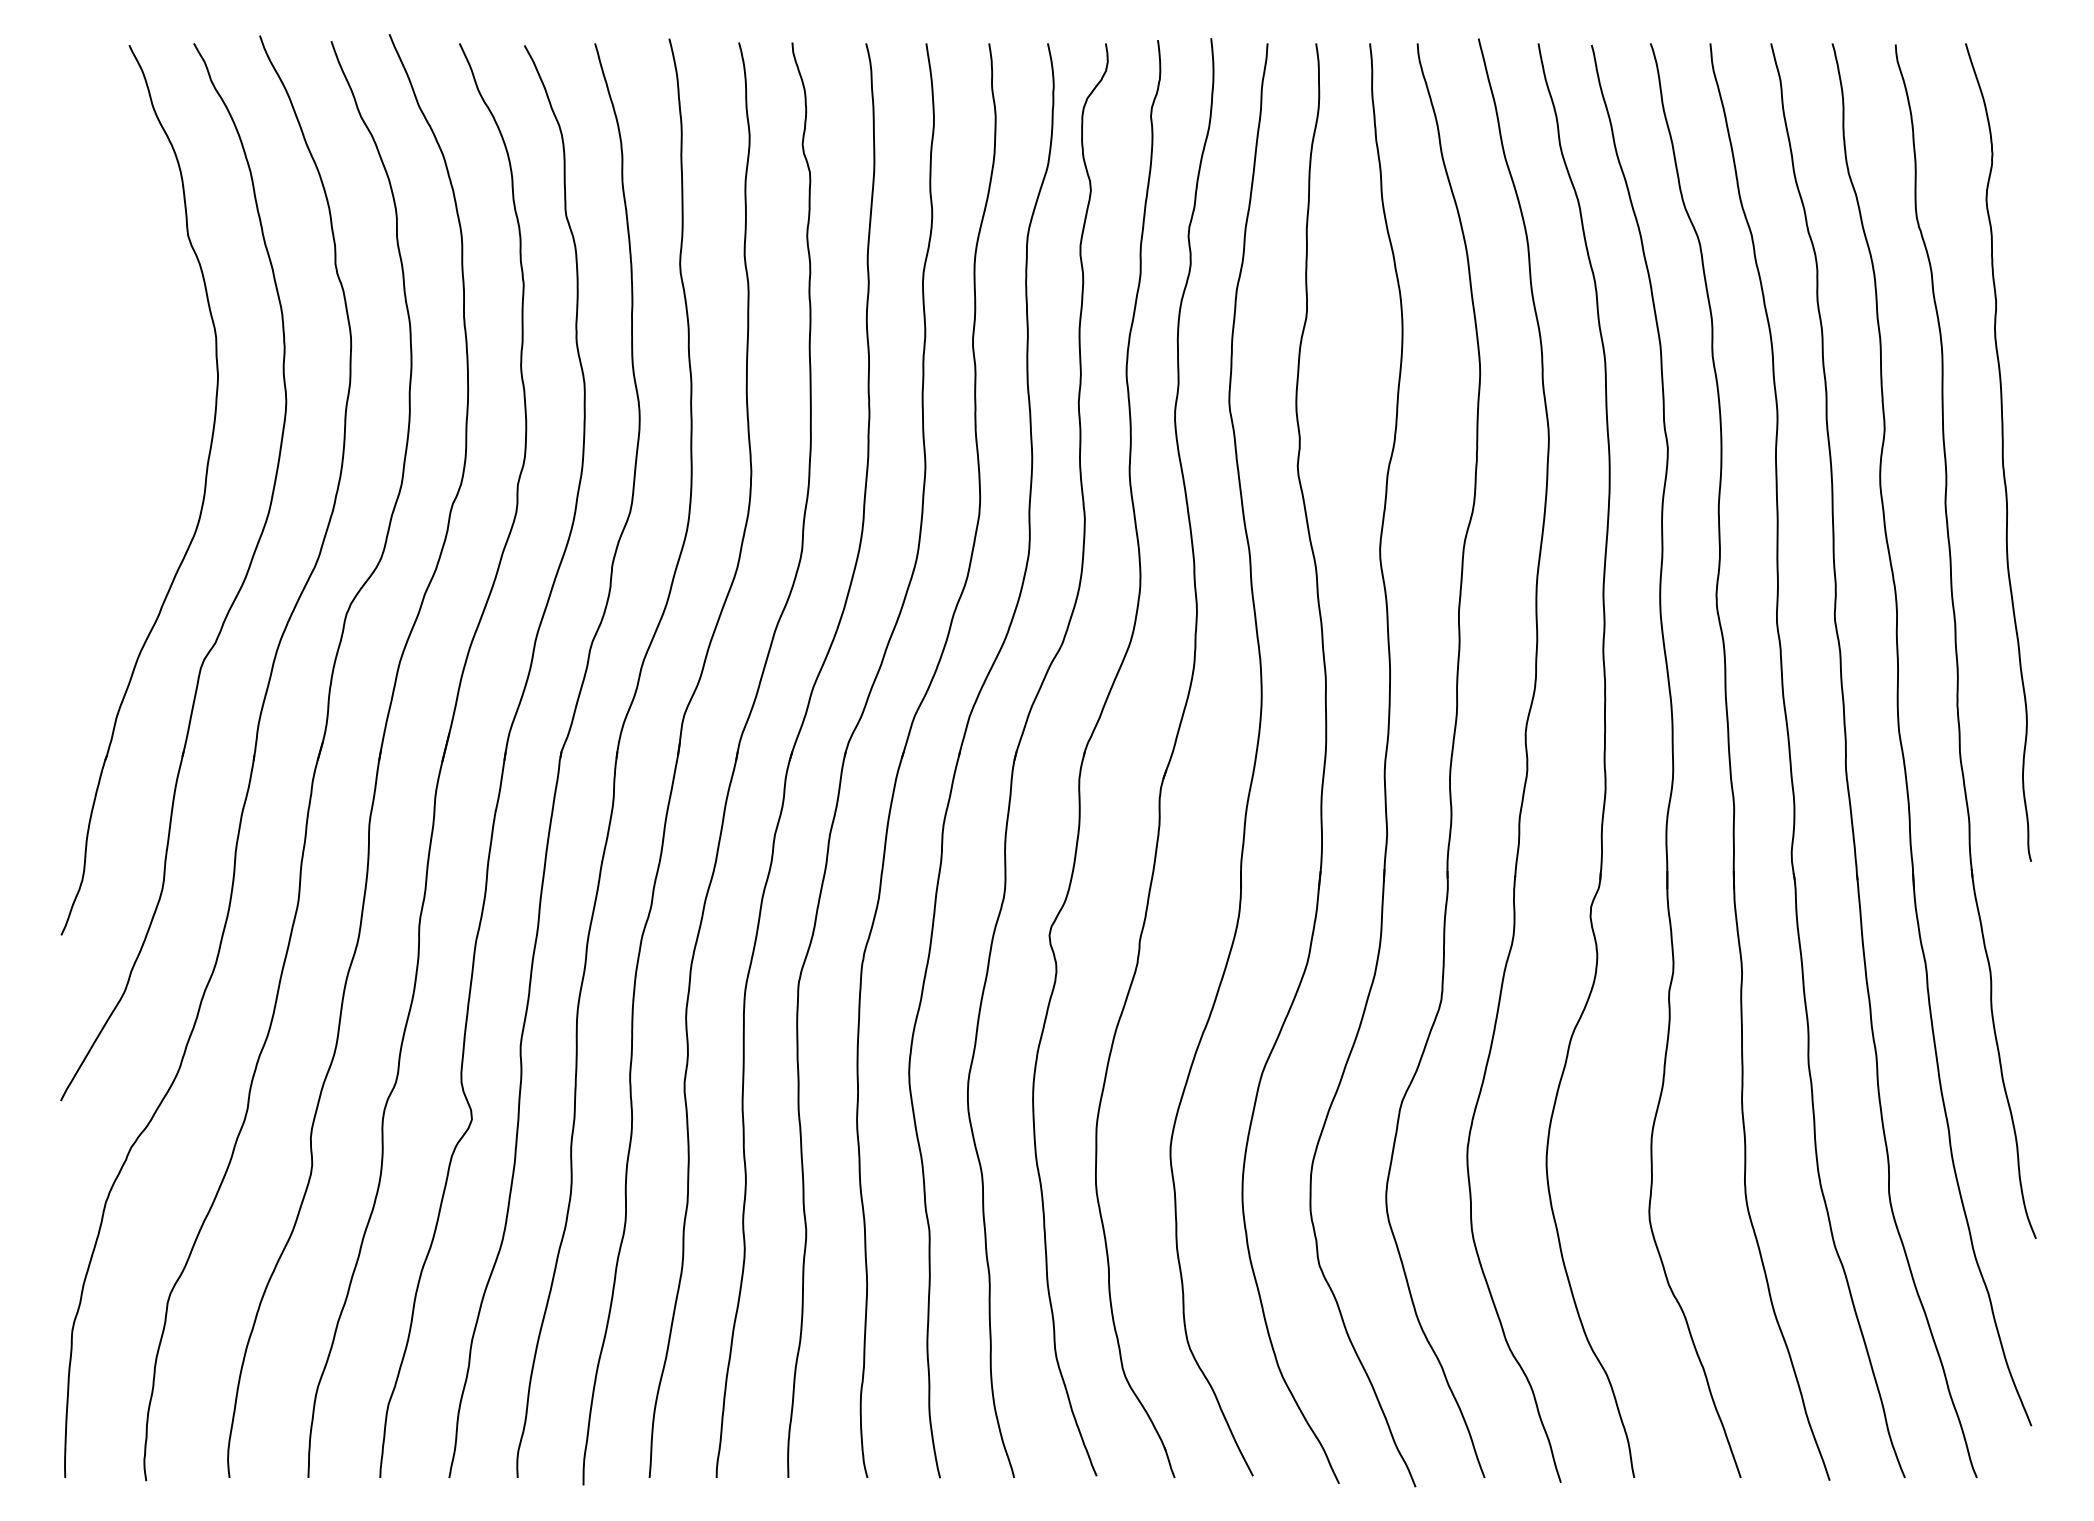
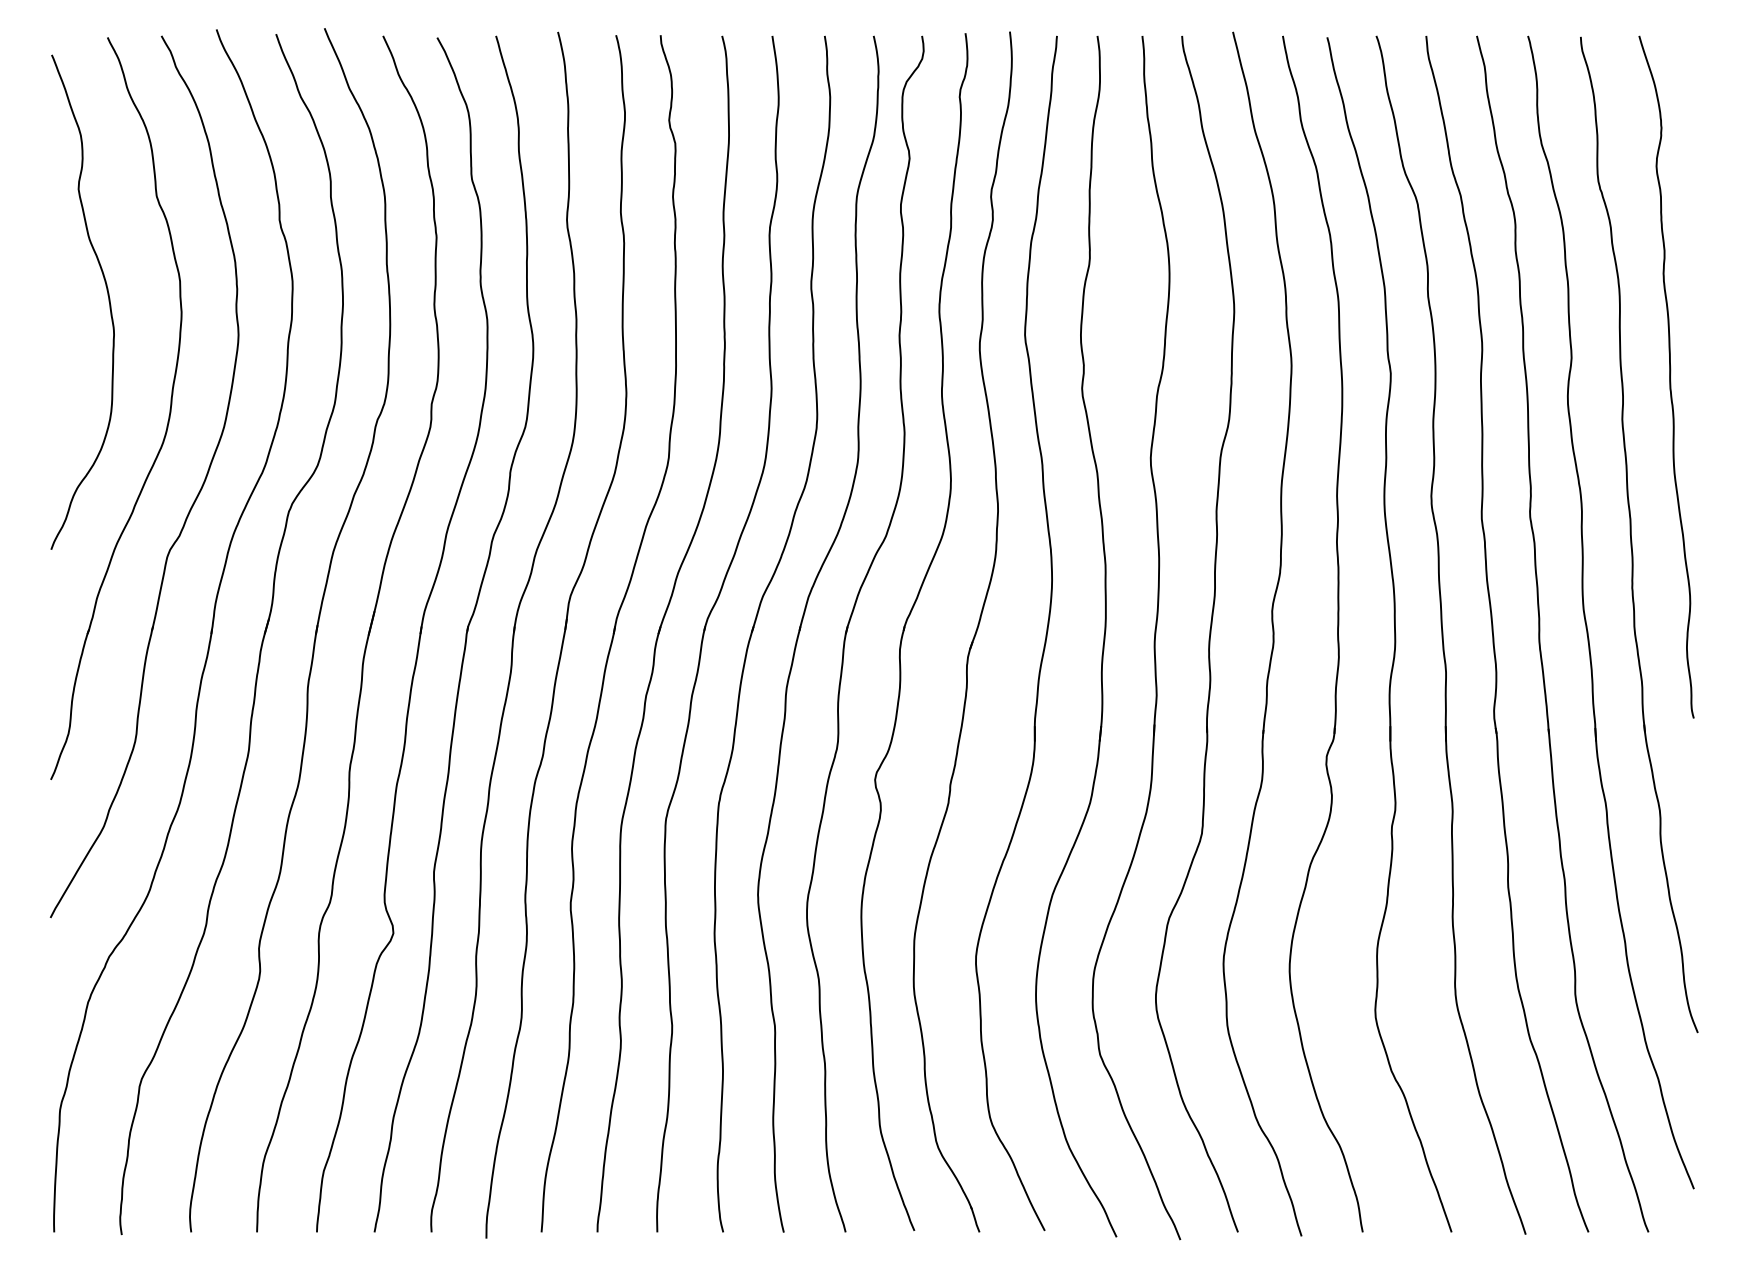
curve: (129, 355) -> (107, 296), added

